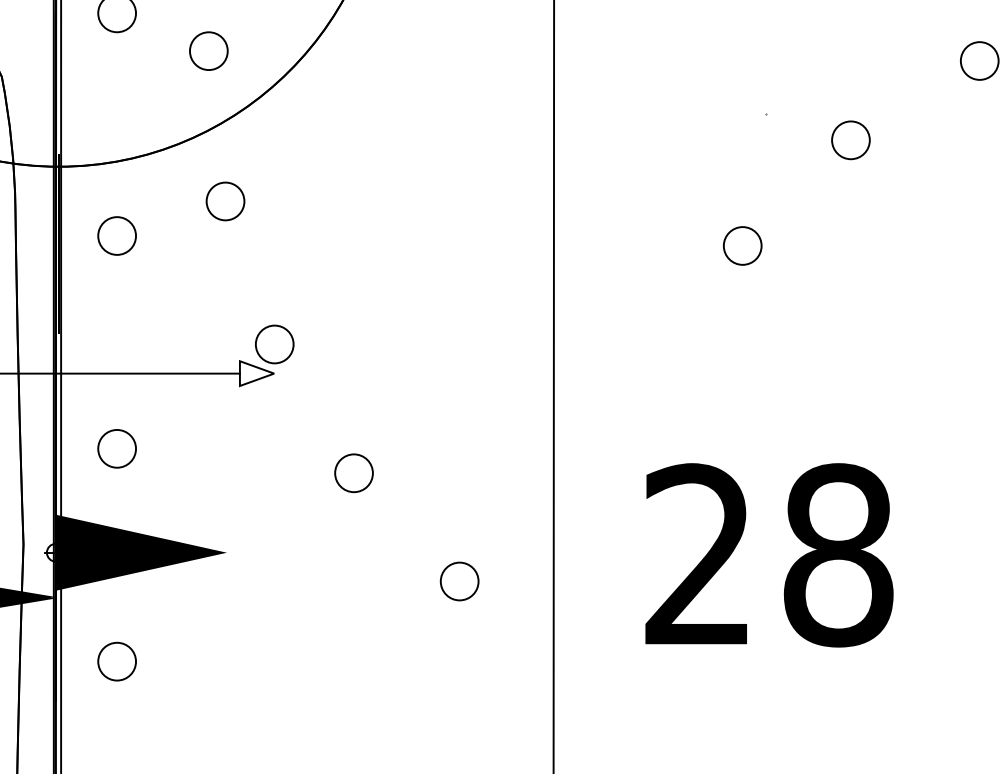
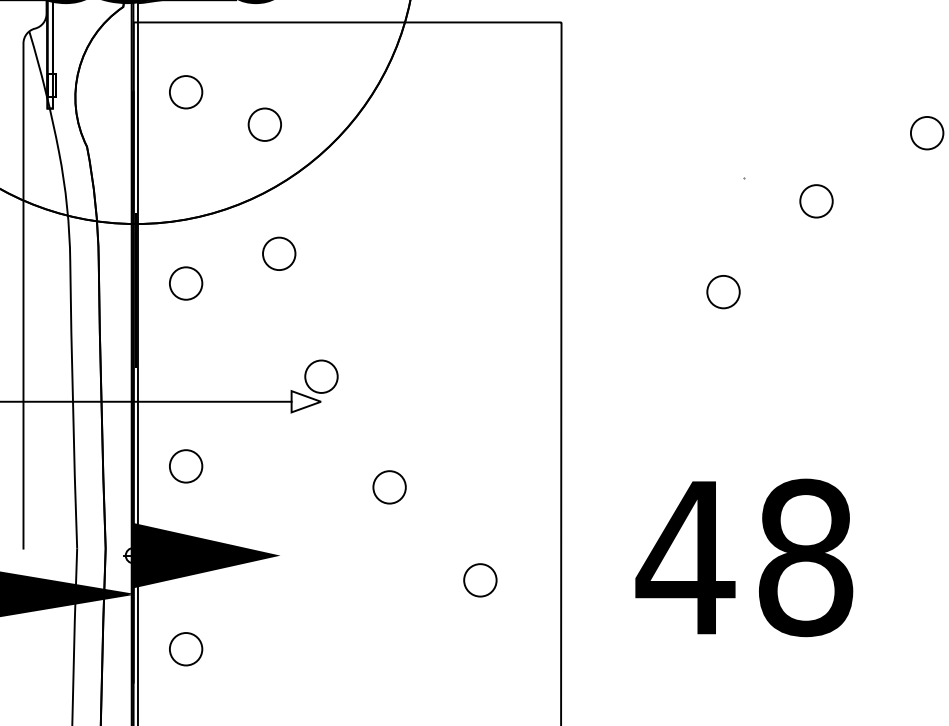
text: (698, 553) -> (685, 556), 28 -> 48

